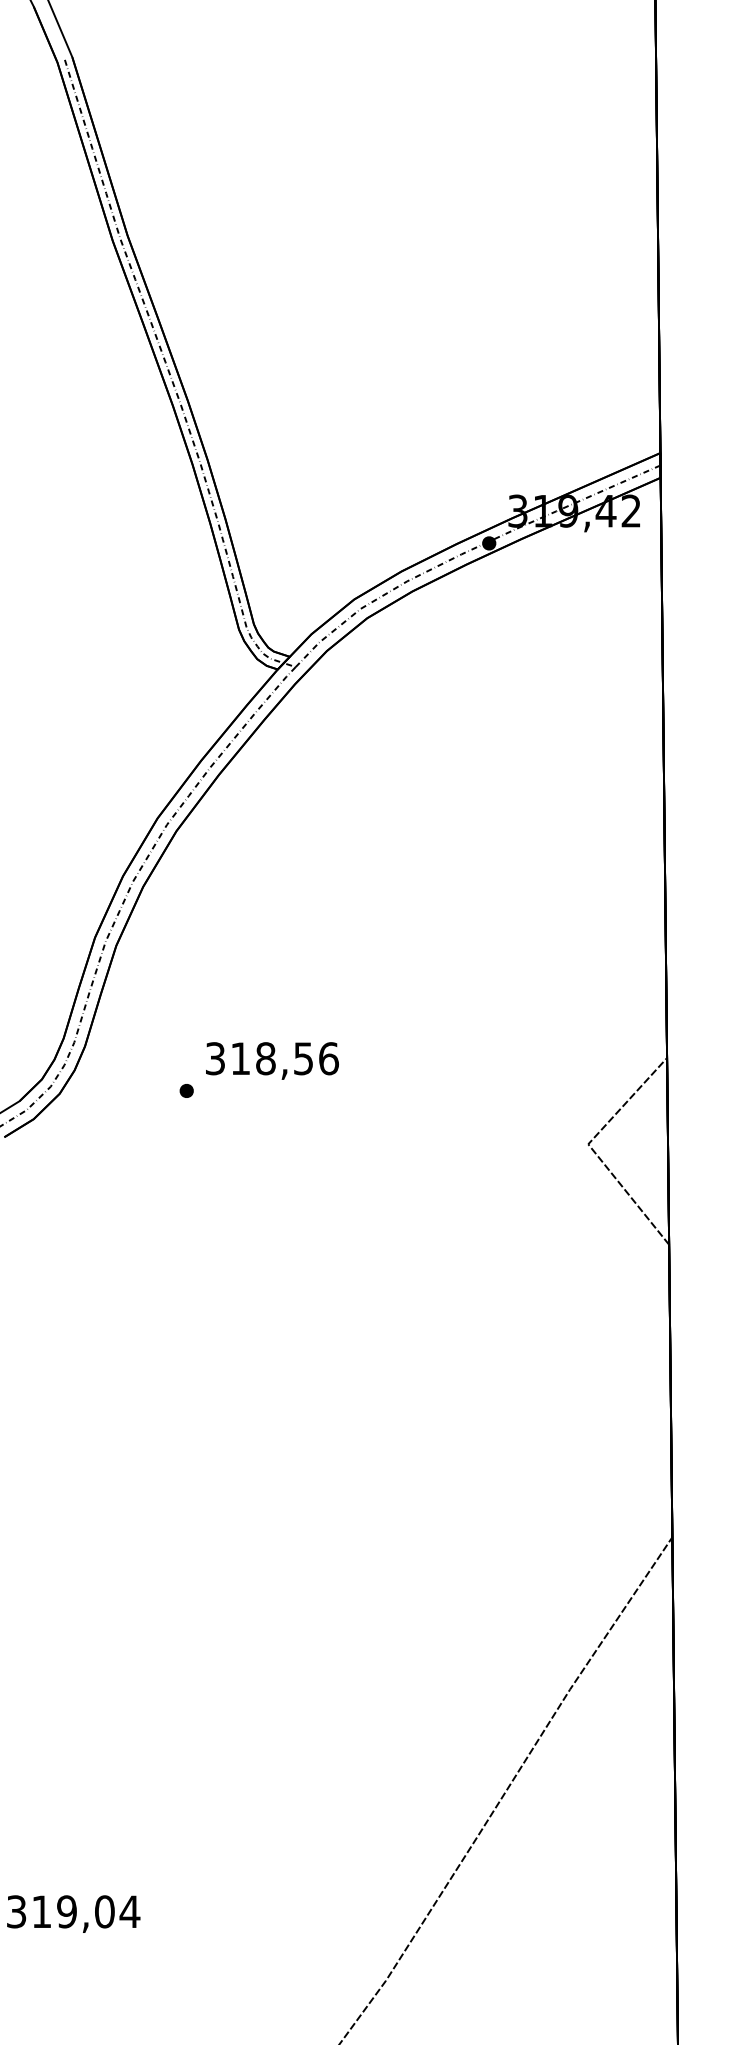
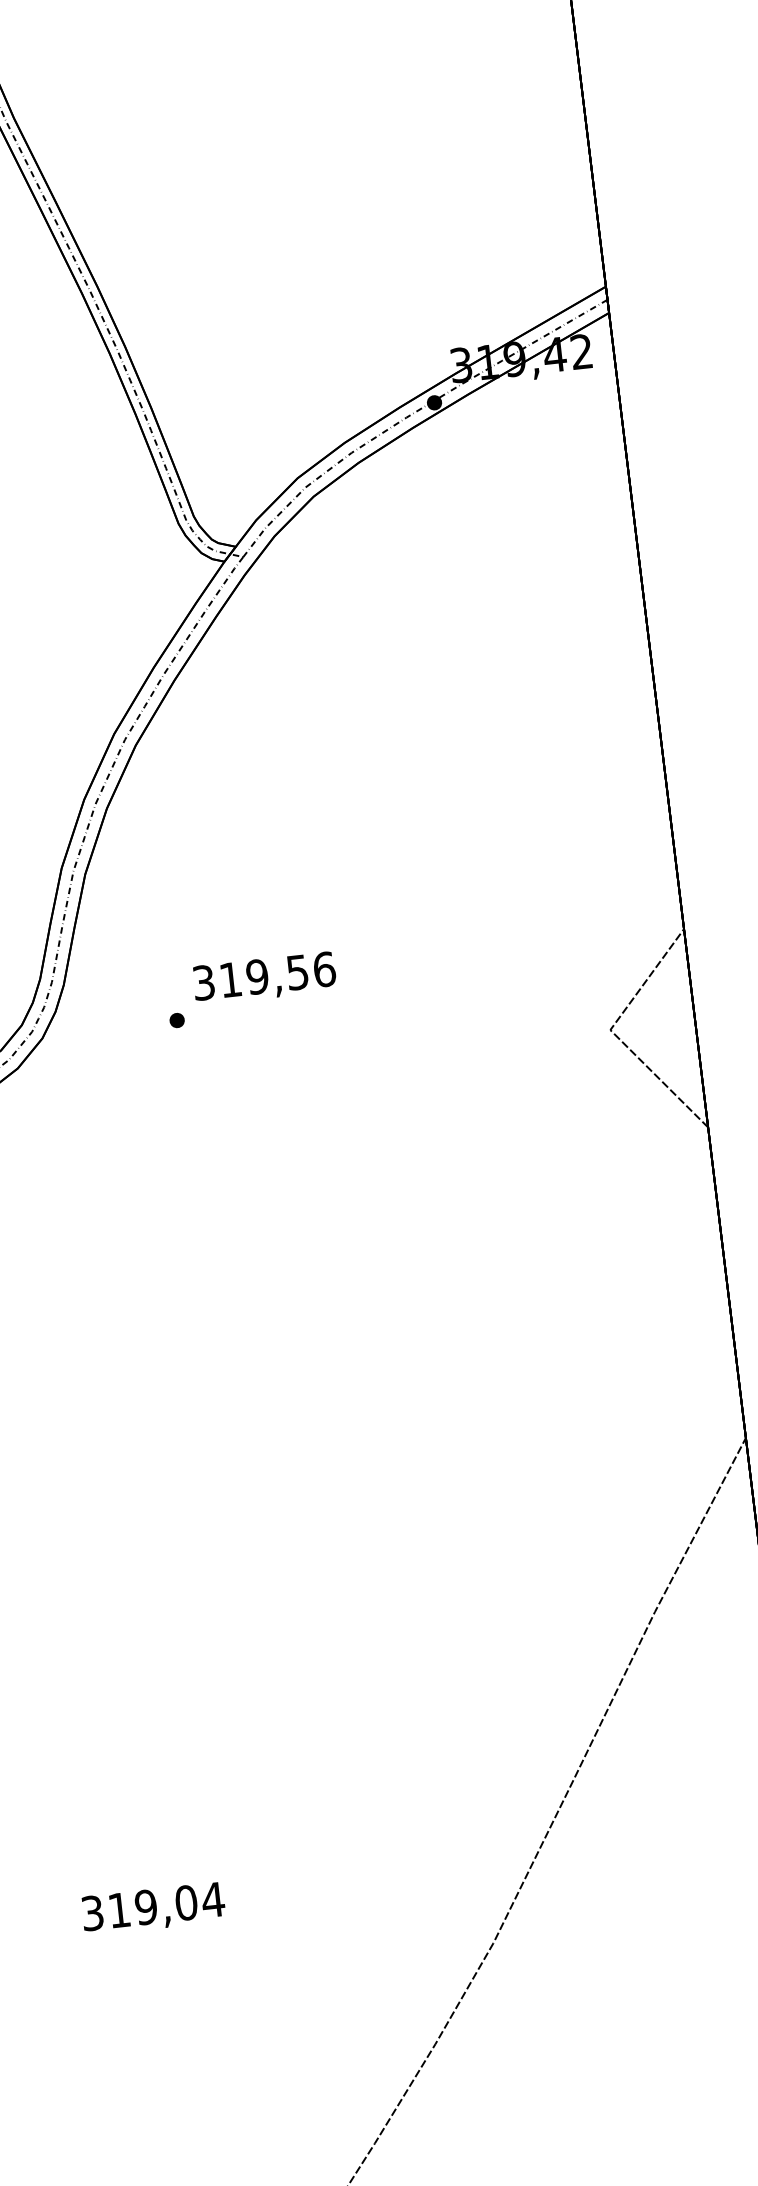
text: (265, 1058) -> (257, 976), 318,56 -> 319,56

